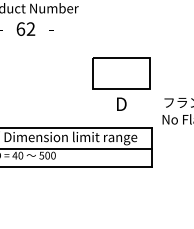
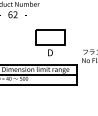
part: (121, 83) -> (50, 42), moved

